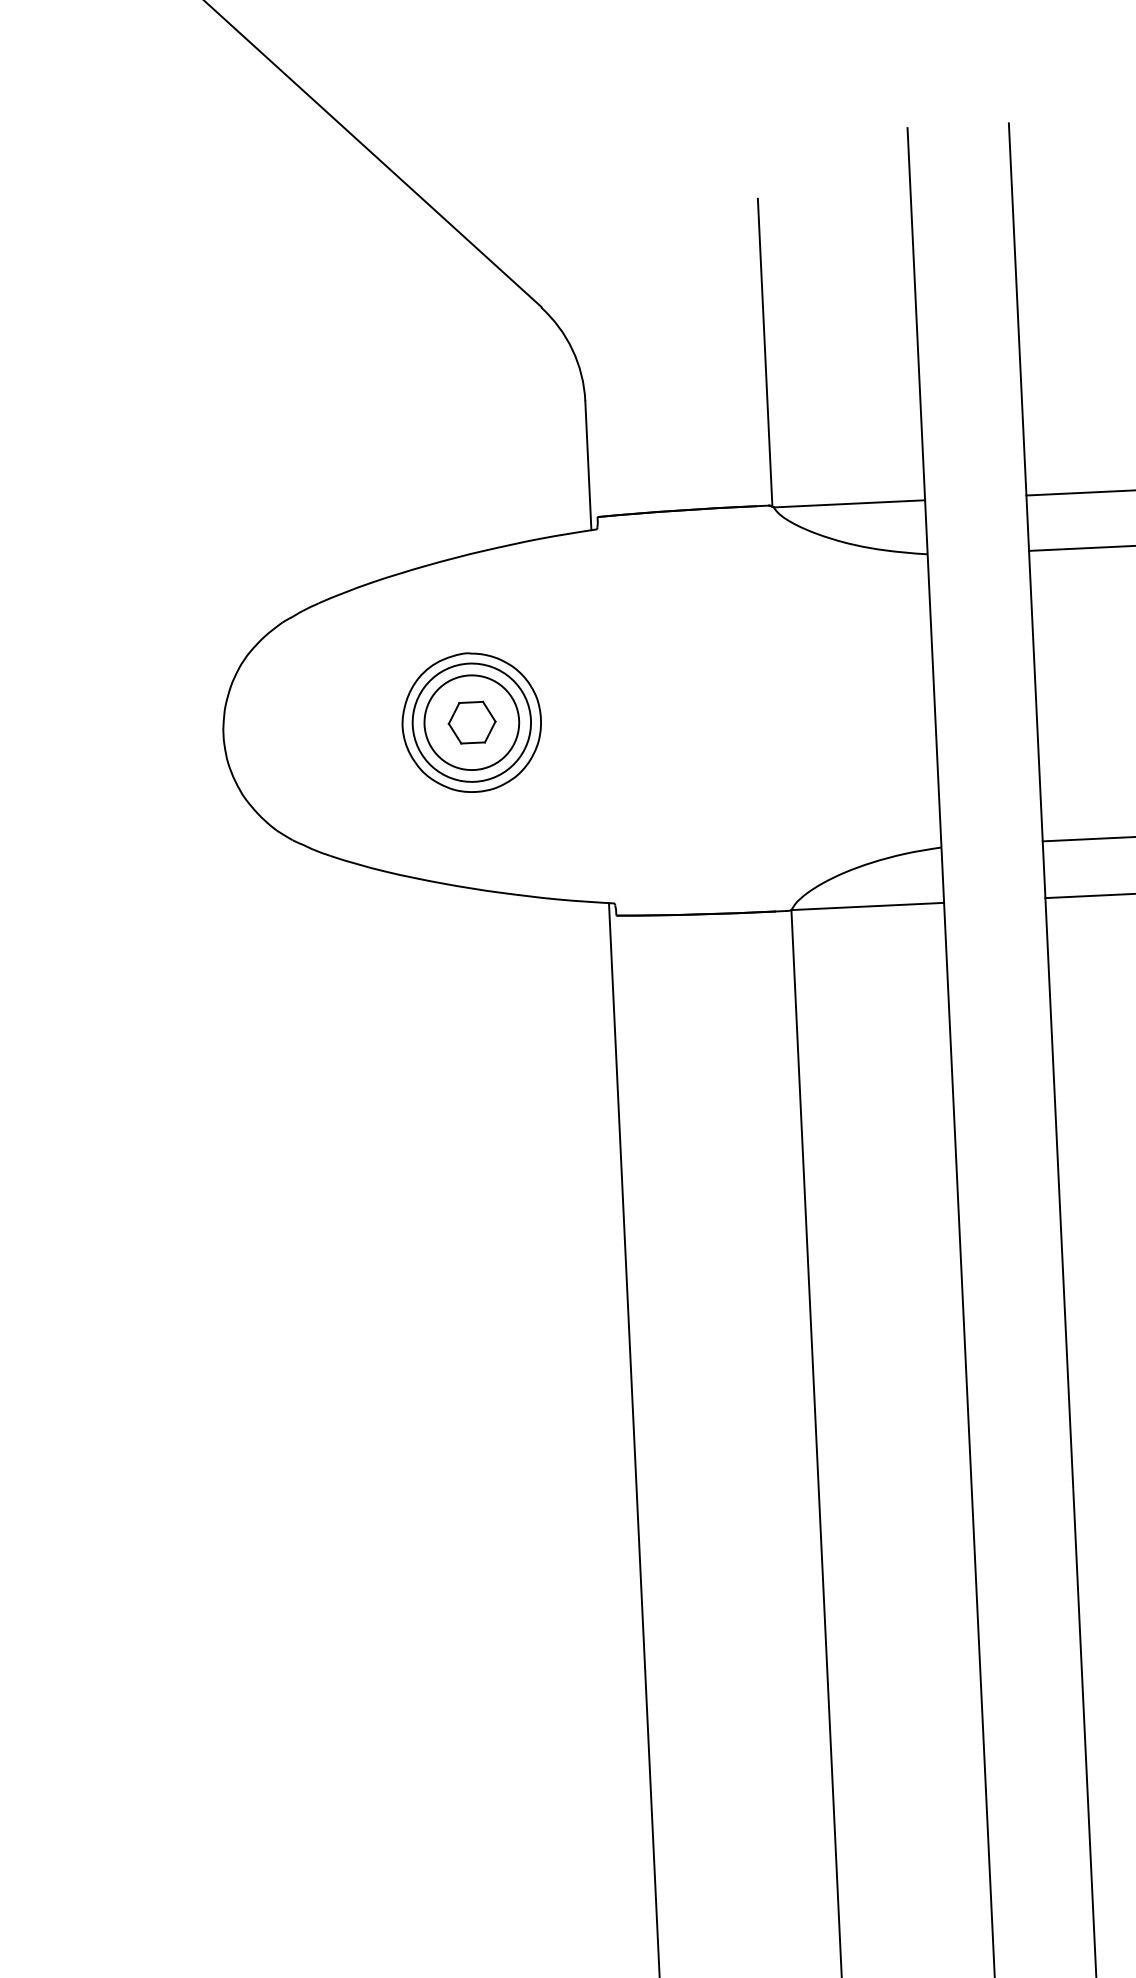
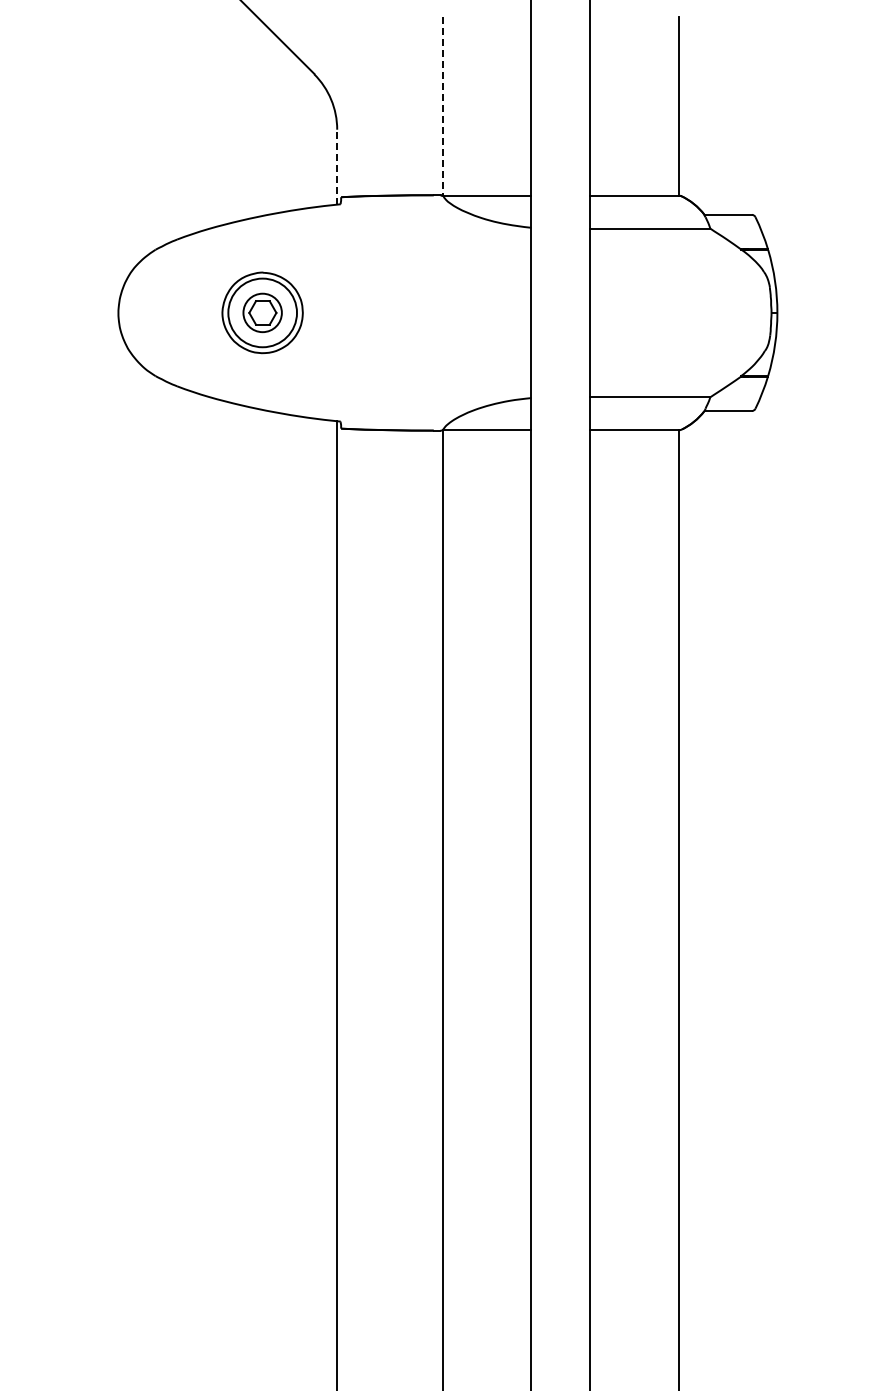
line: (764, 354) -> (442, 107), solid -> dashed
line: (588, 464) -> (337, 166), solid -> dashed
circle: (471, 721) -> (262, 312), size x0.7

